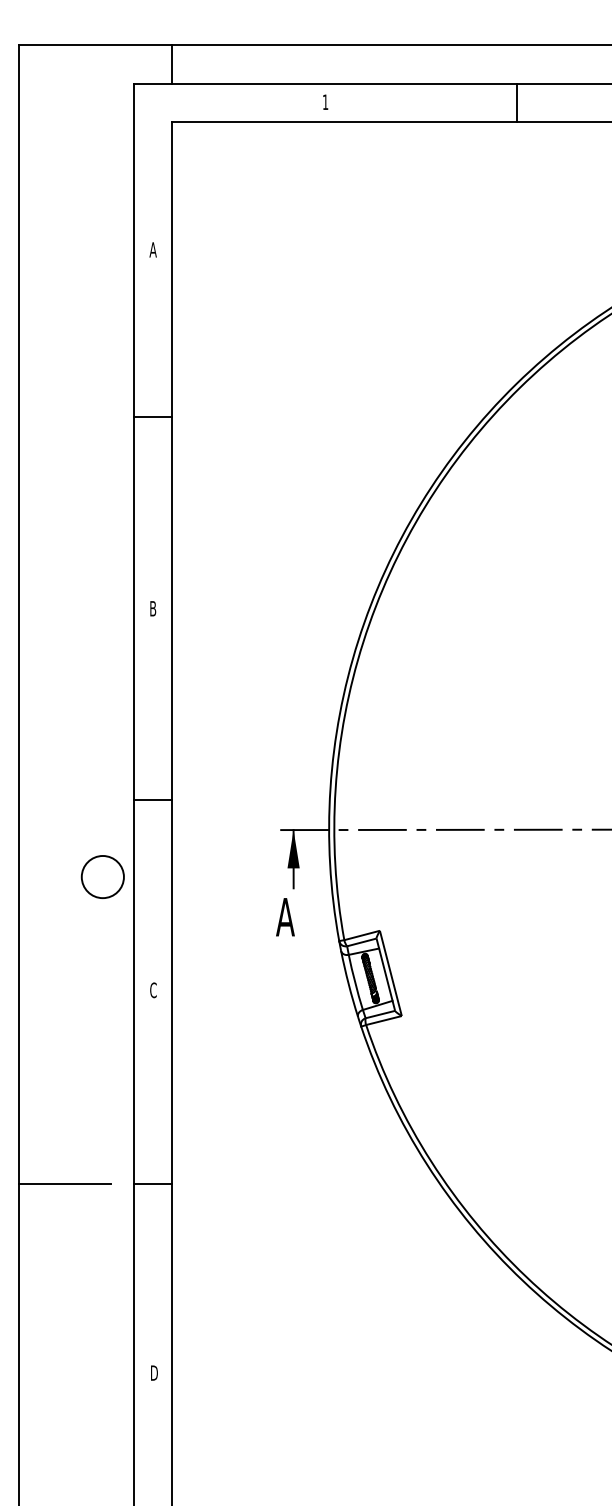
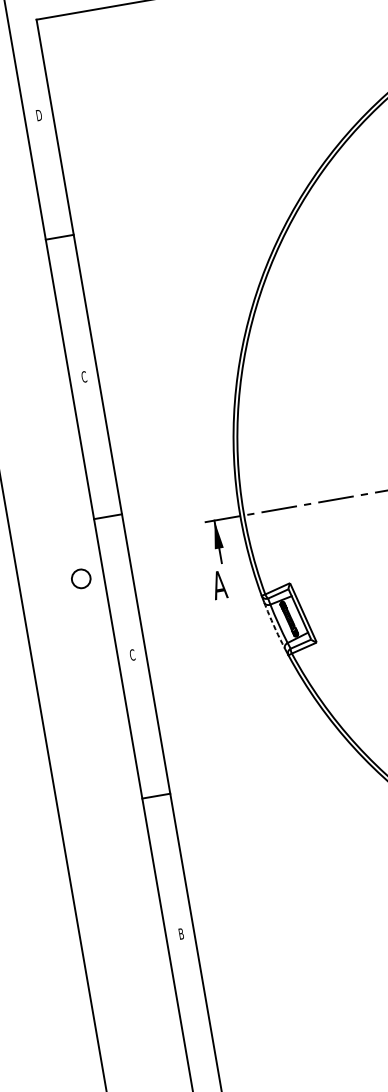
text: (152, 249) -> (38, 115), A -> D
text: (152, 608) -> (83, 376), B -> C
circle: (102, 876) -> (81, 578), size x0.6
arc: (348, 984) -> (273, 626), solid -> dashed
line: (64, 1183) -> (91, 807), removed
text: (154, 1372) -> (181, 933), D -> B

